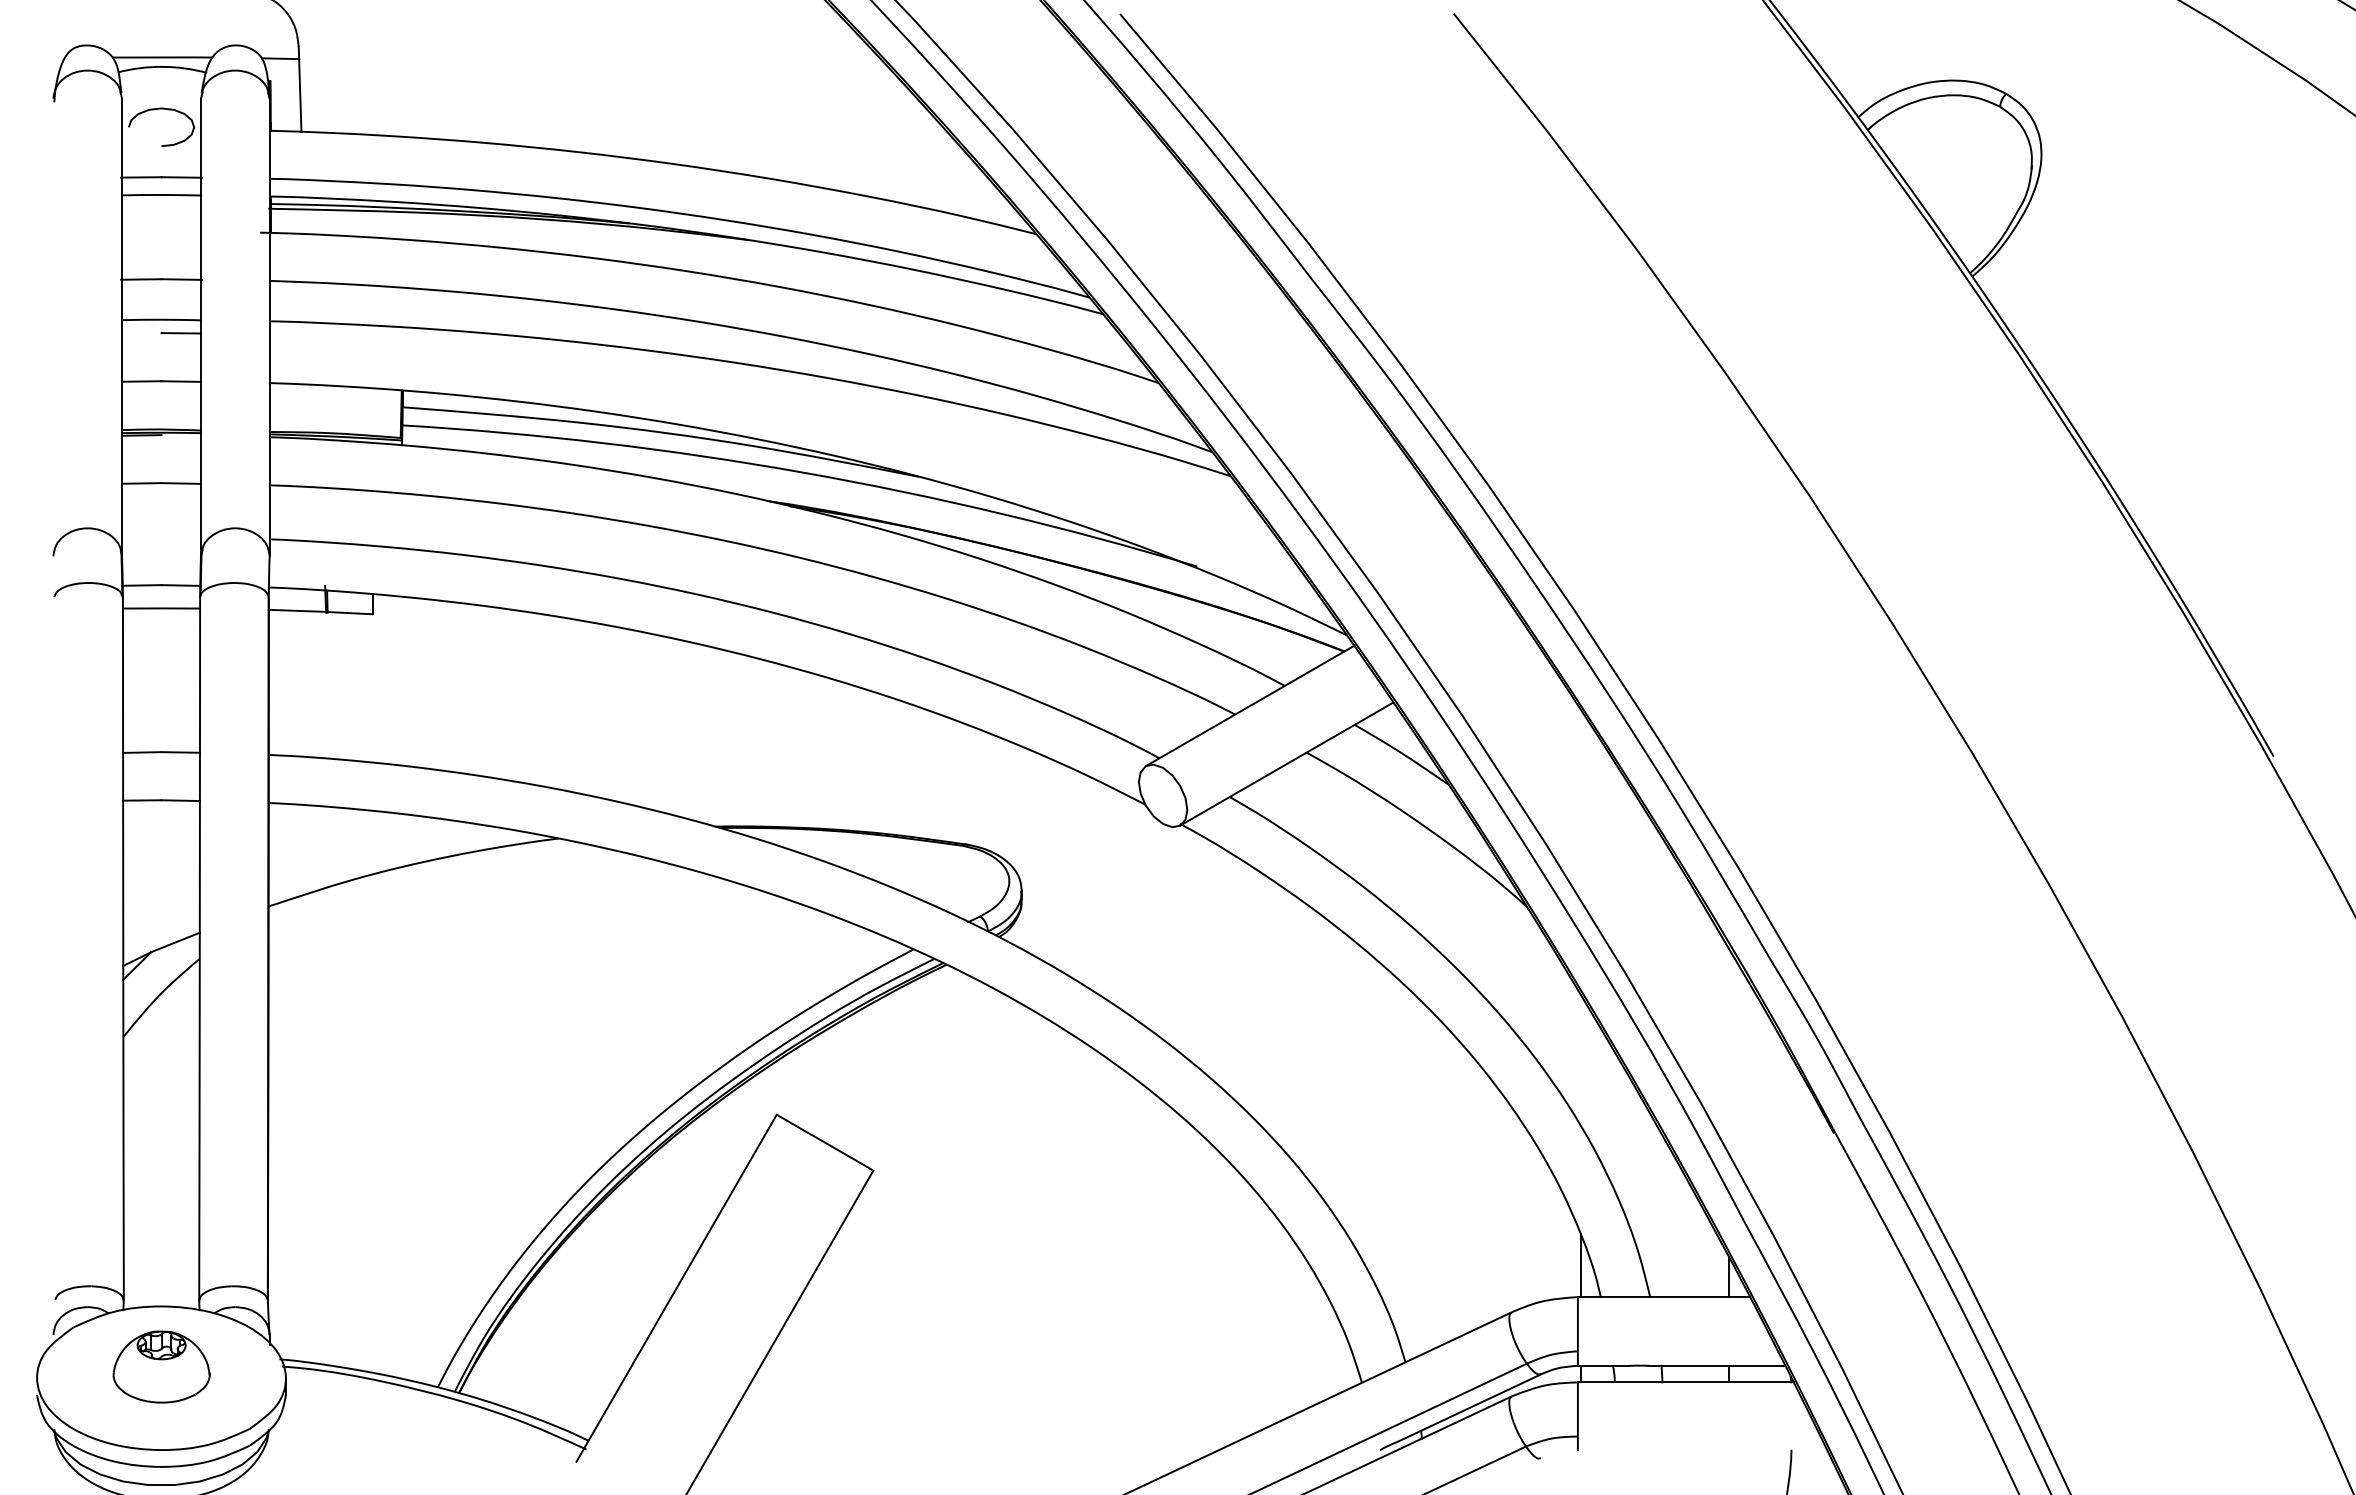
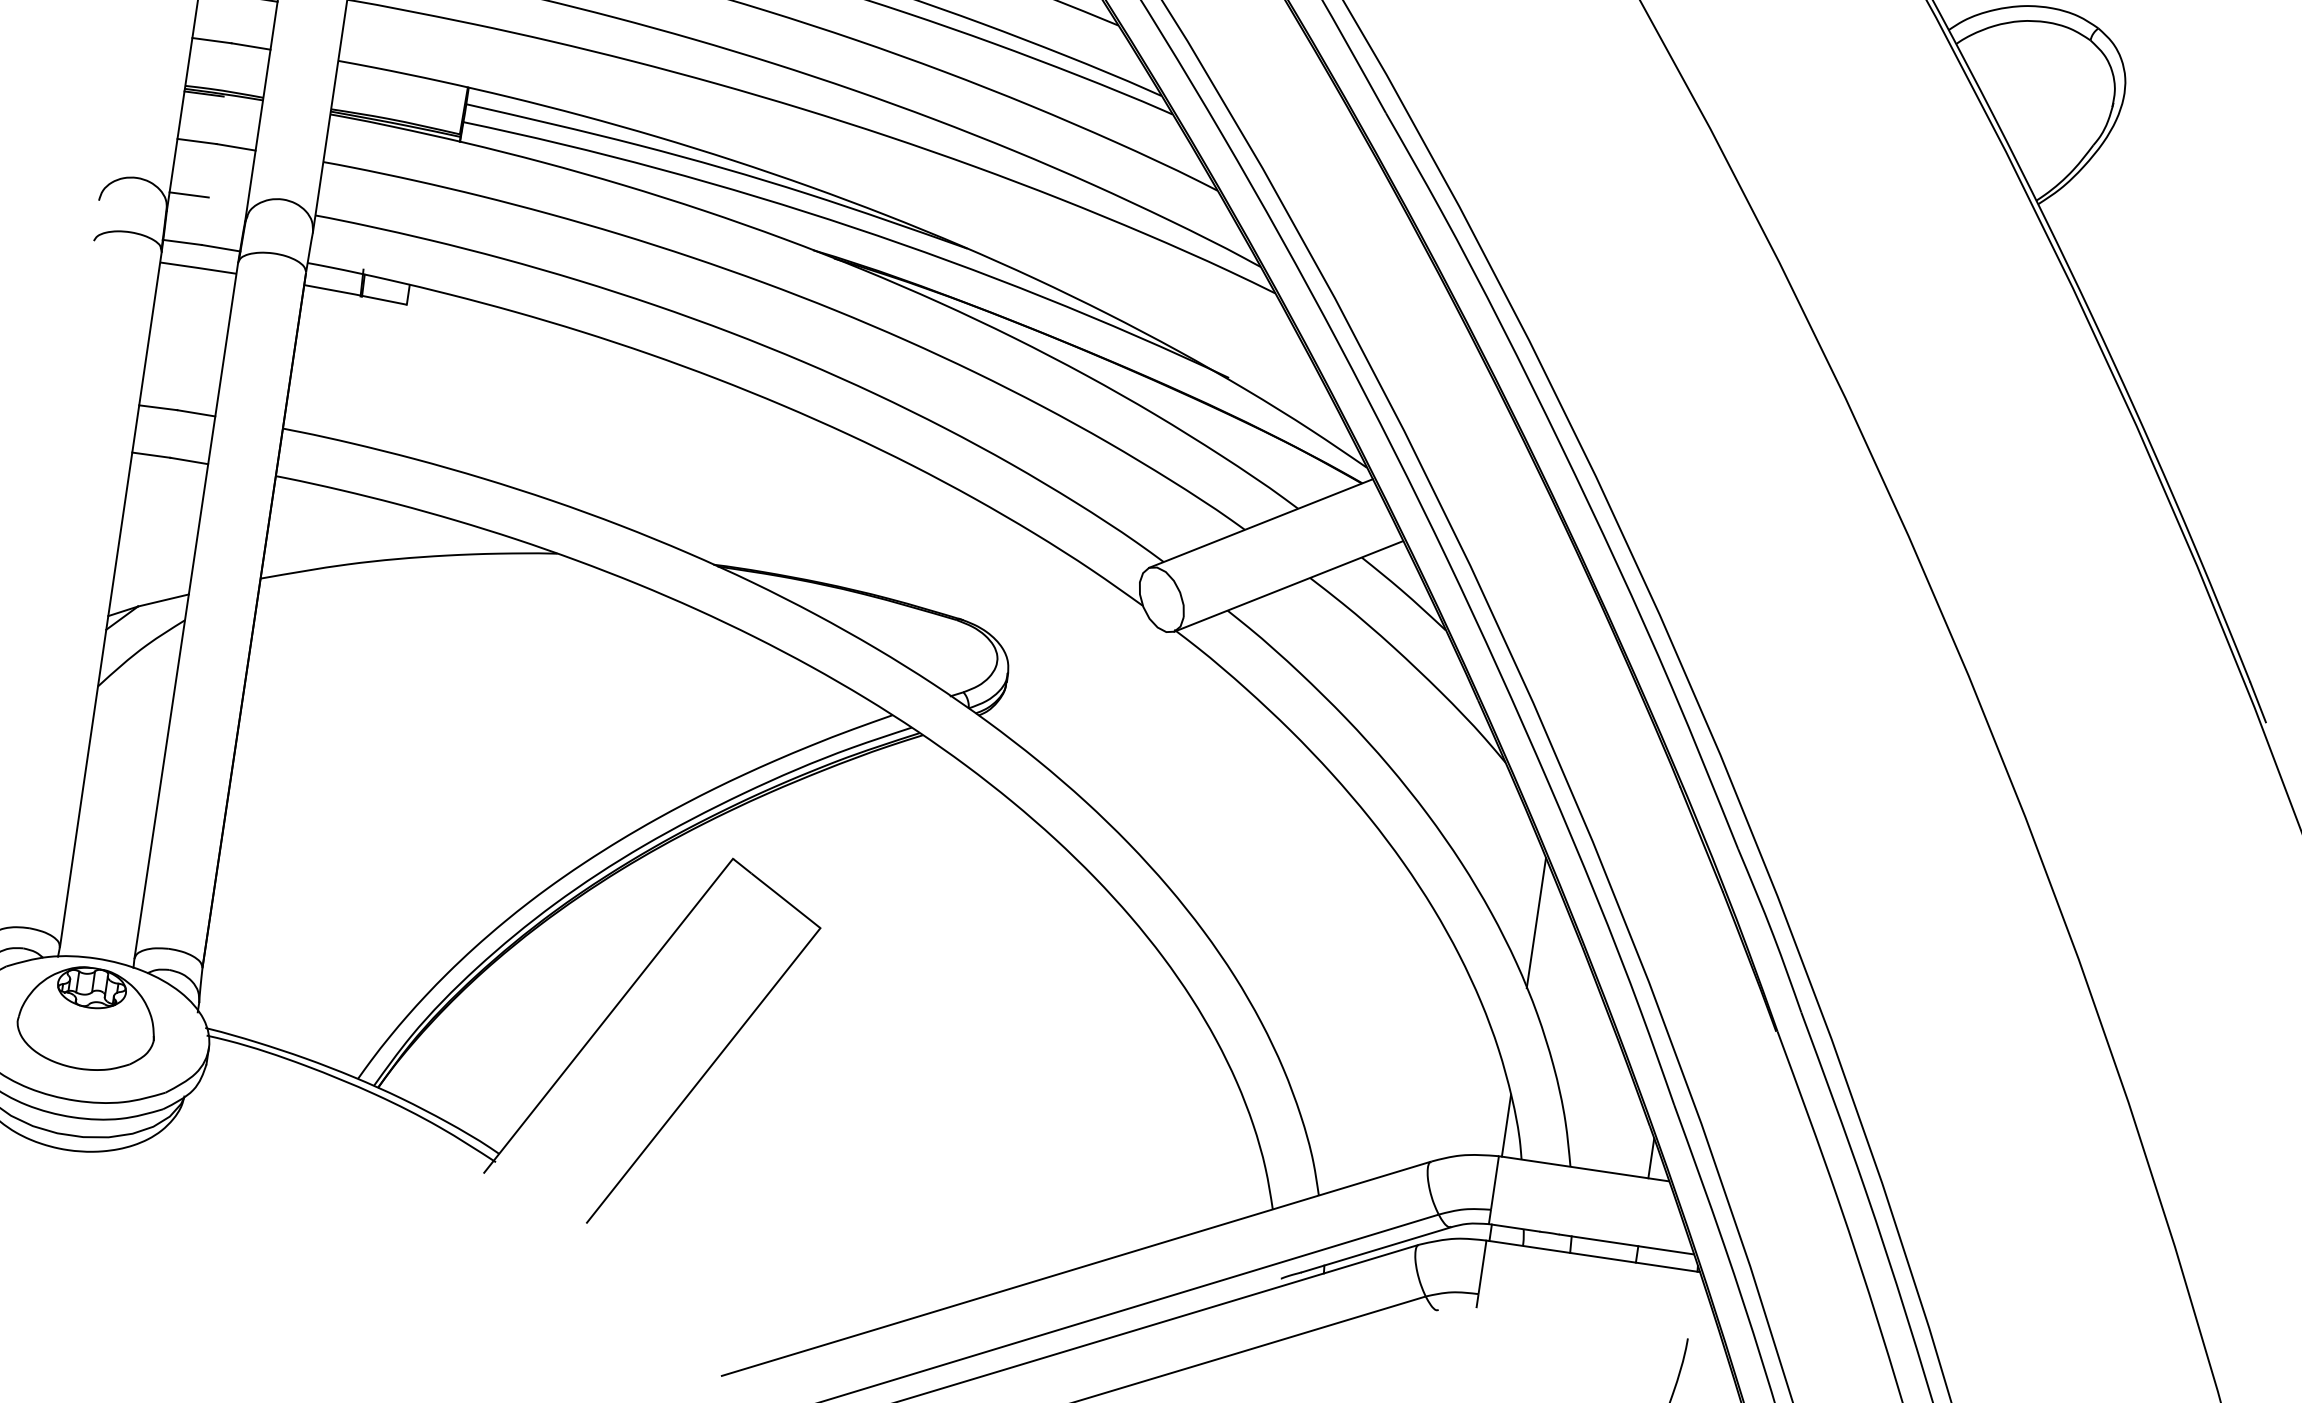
line: (141, 537) -> (188, 194), added
line: (1580, 1060) -> (1536, 922), added
part: (161, 1366) -> (87, 1017), size x1.43

